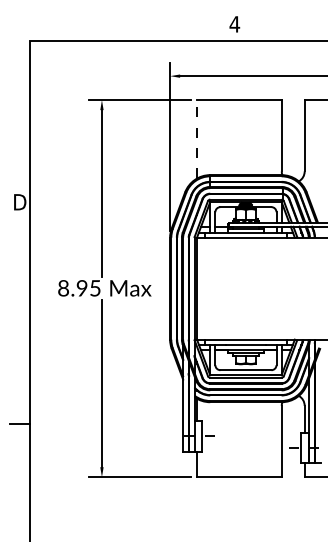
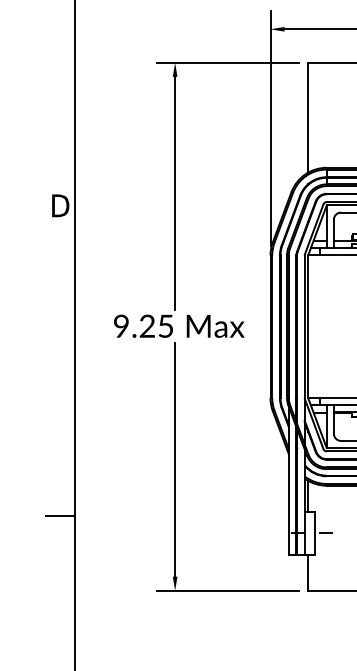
line: (197, 138) -> (308, 116), dashed -> solid
text: (72, 288) -> (133, 326), 8.95 -> 9.25

